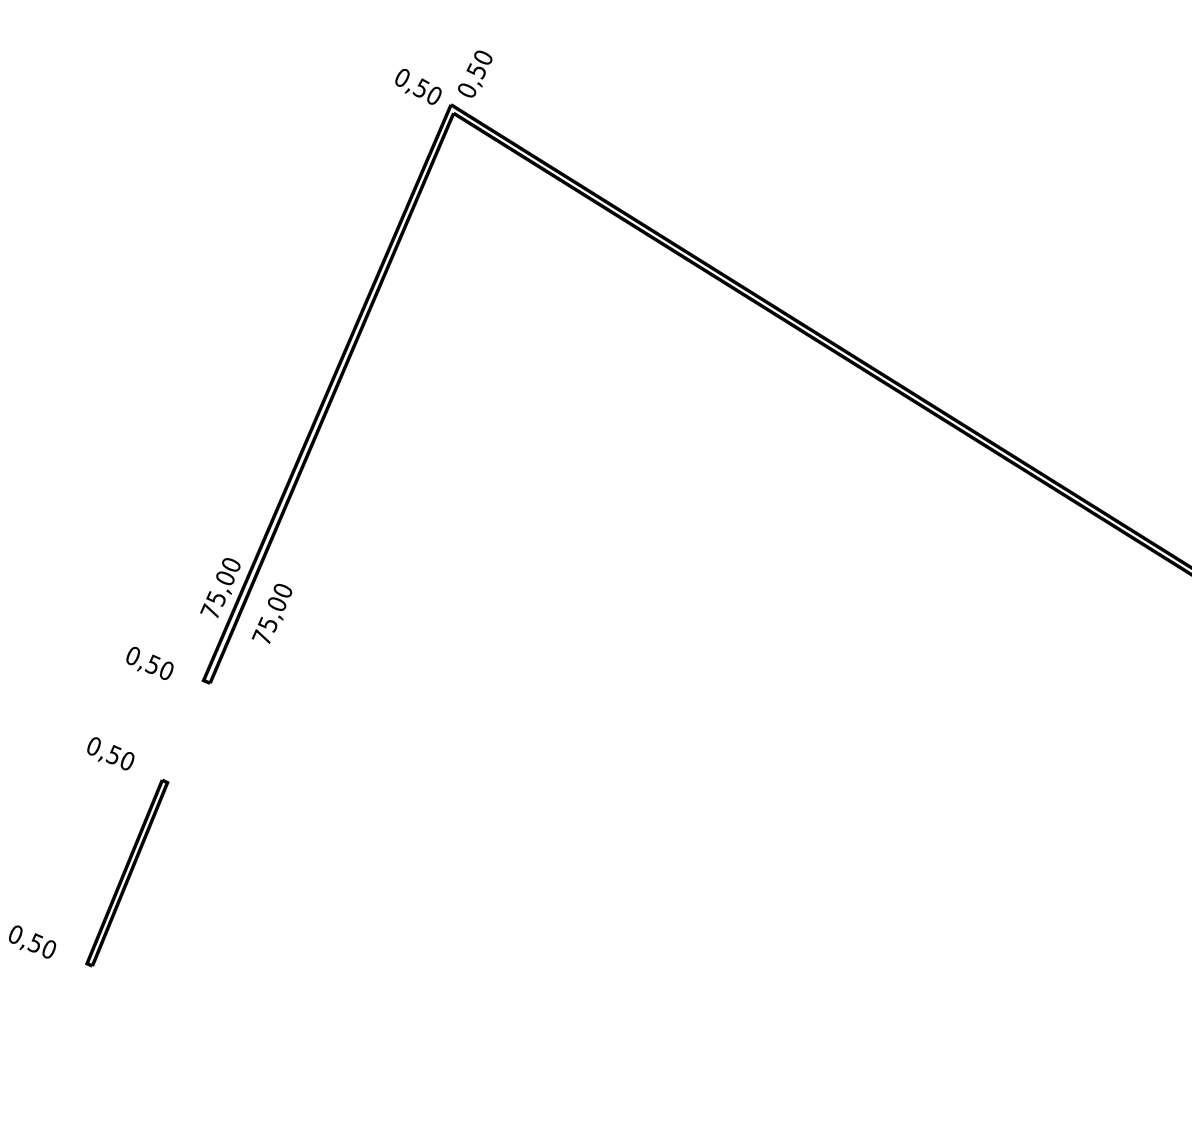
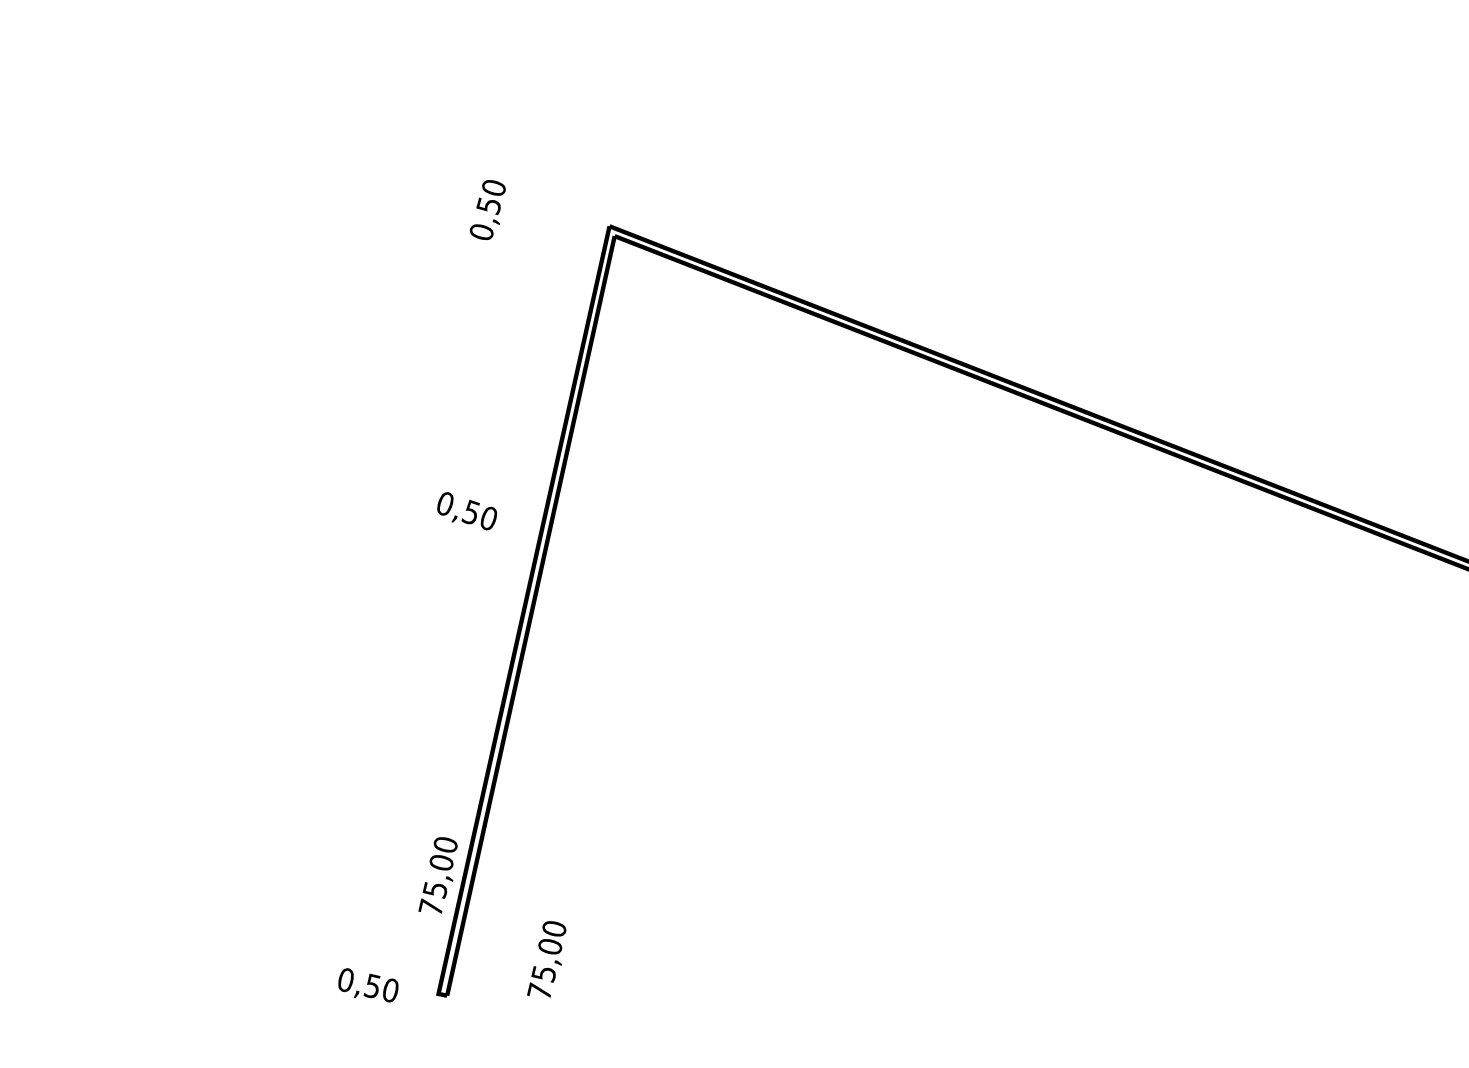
text: (475, 73) -> (488, 209), moved
text: (418, 86) -> (467, 510), moved
text: (271, 613) -> (545, 959), moved

